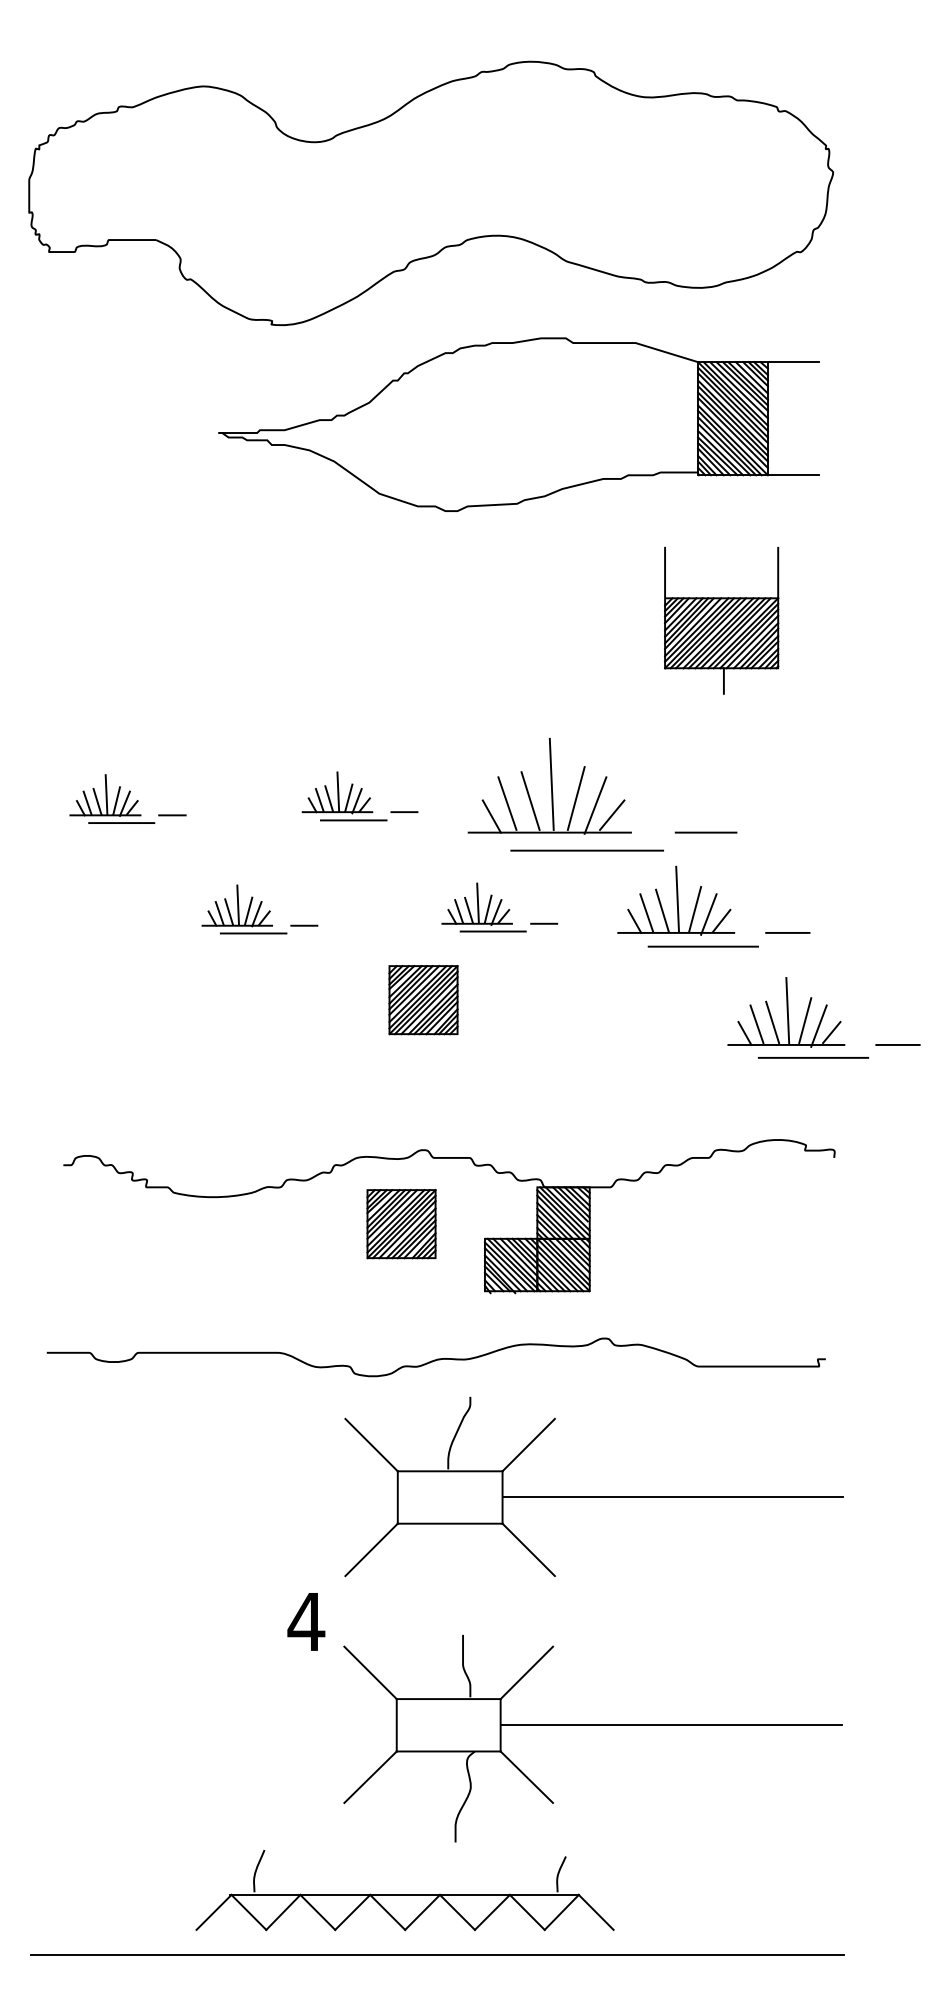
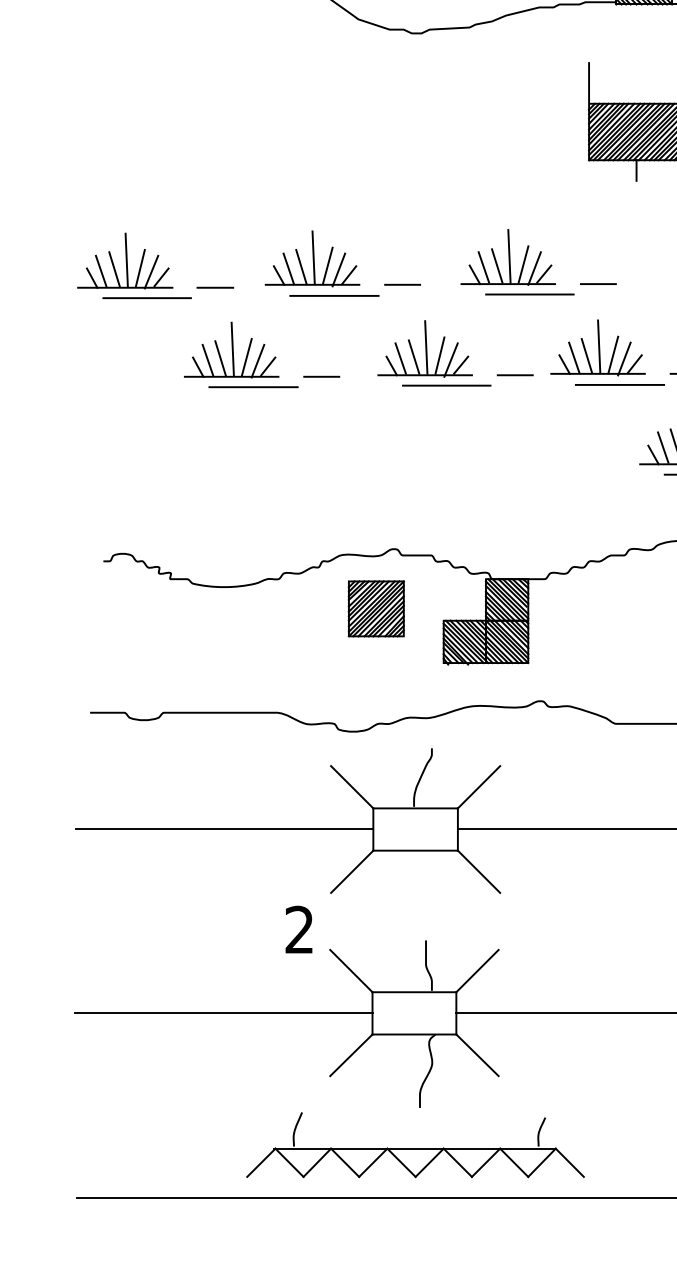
part: (602, 794) -> (538, 262), size x0.71
part: (359, 796) -> (342, 263), size x1.67
part: (127, 798) -> (155, 265), size x1.67
part: (499, 907) -> (455, 353), size x1.67
part: (259, 909) -> (261, 354), size x1.67
part: (423, 1000) -> (394, 428), removed
line: (213, 1497) -> (224, 829), added
text: (306, 1621) -> (299, 929), 4 -> 2
line: (212, 1724) -> (223, 1012), added
part: (404, 1890) -> (415, 1145), moved

